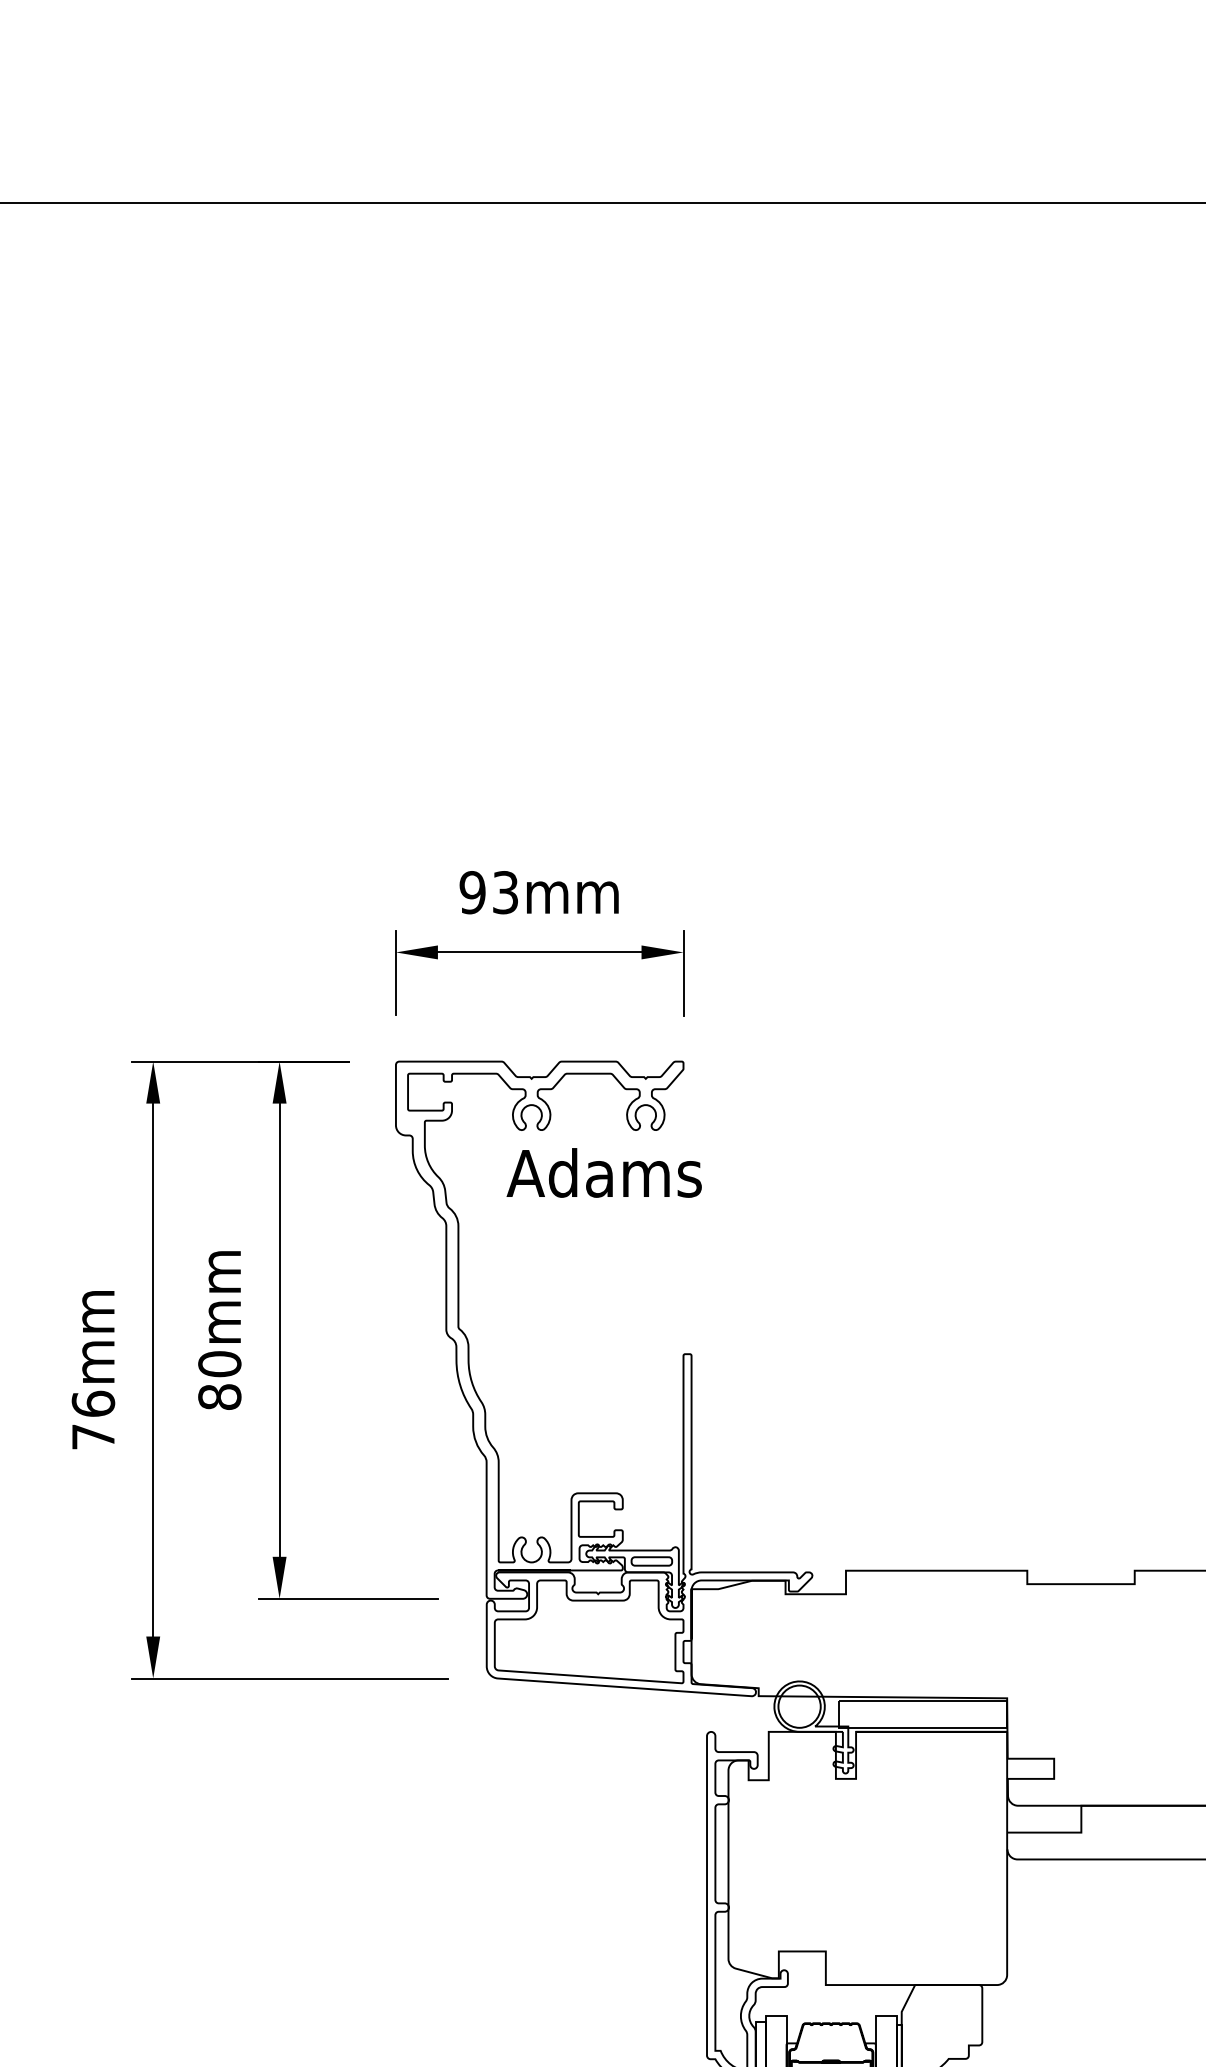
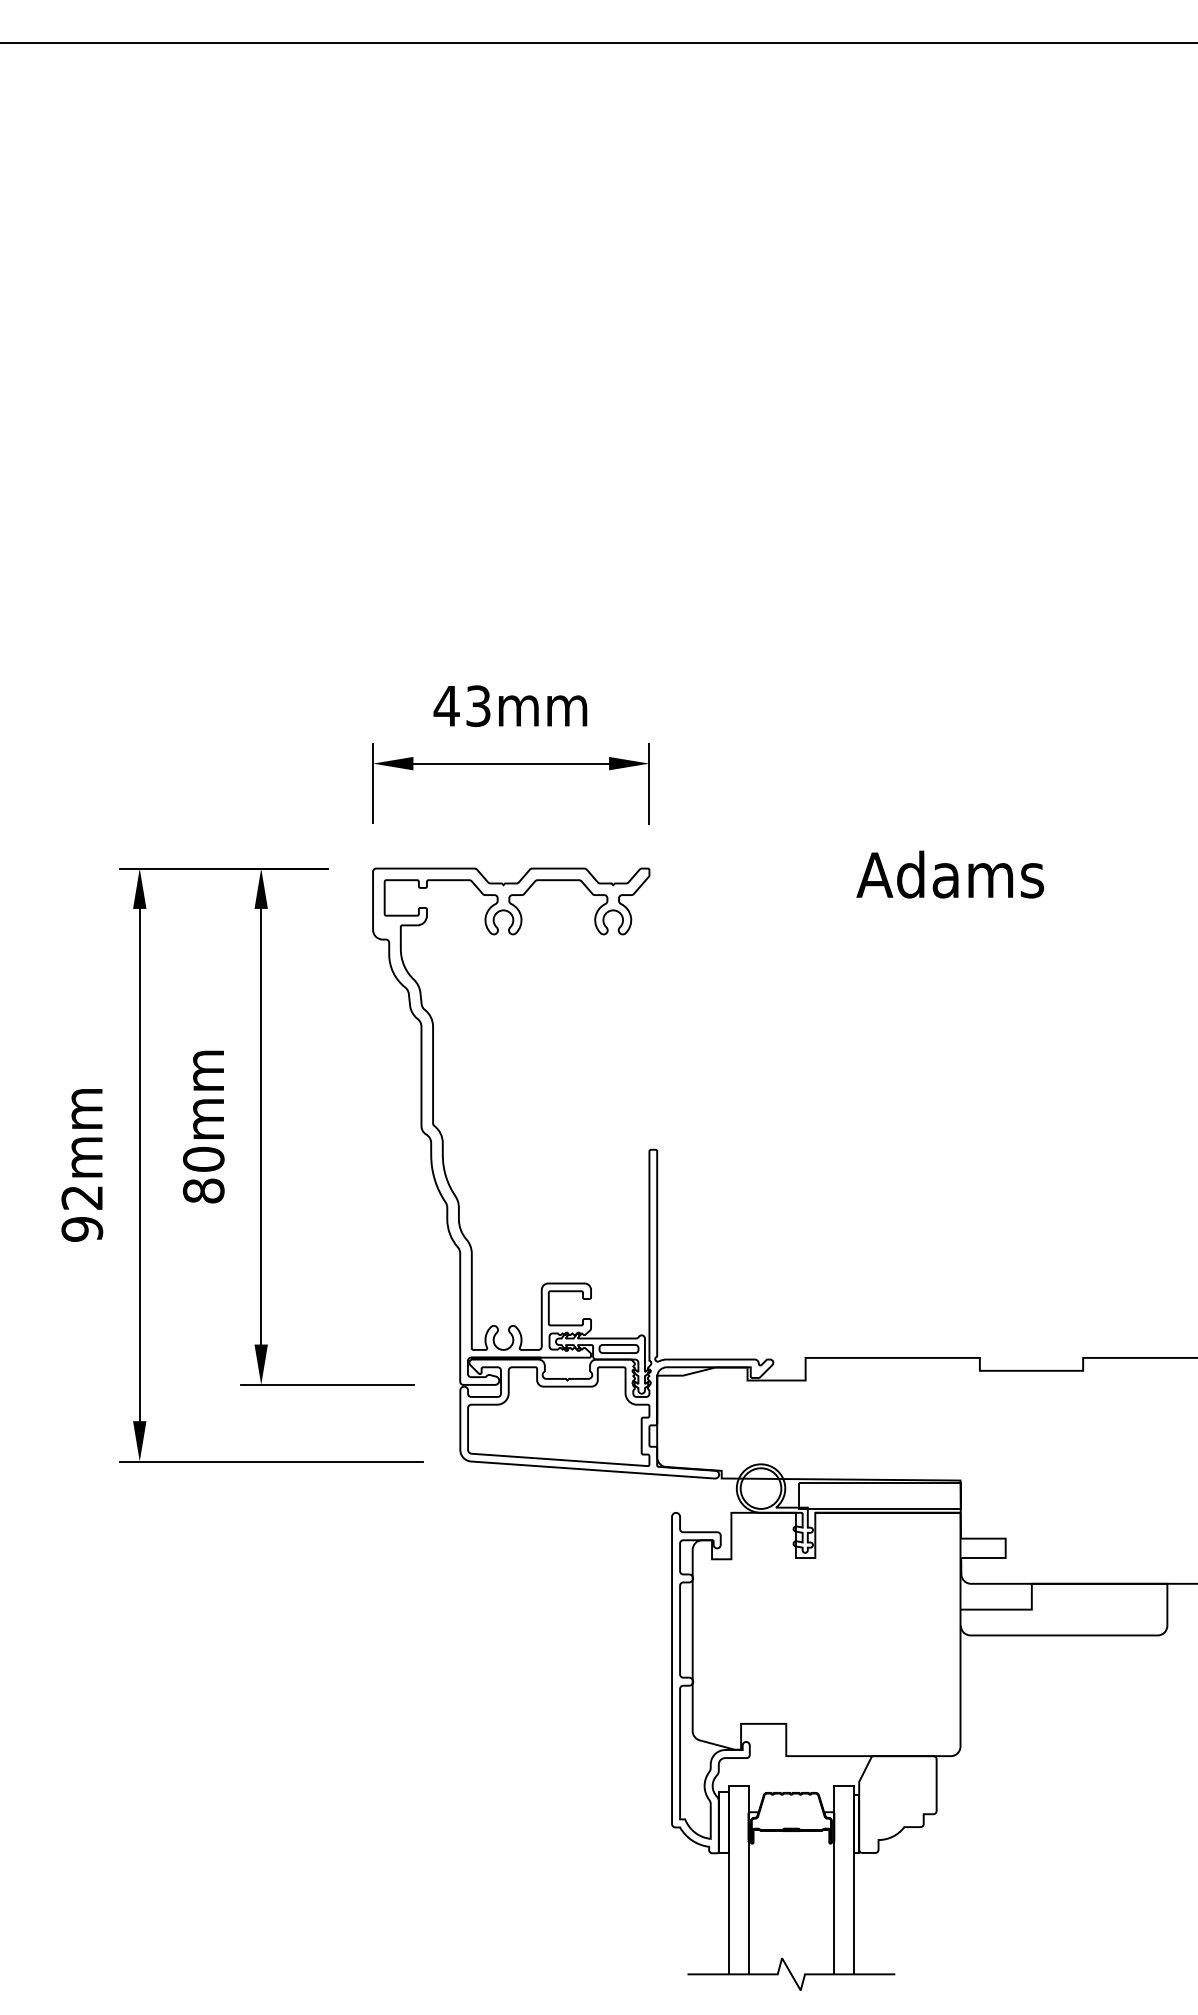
text: (472, 892) -> (446, 706), 93mm -> 43mm
text: (604, 1172) -> (950, 874), moved
text: (93, 1420) -> (82, 1213), 76mm -> 92mm

